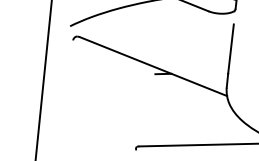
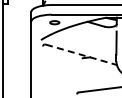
line: (153, 65) -> (81, 54), solid -> dashed

